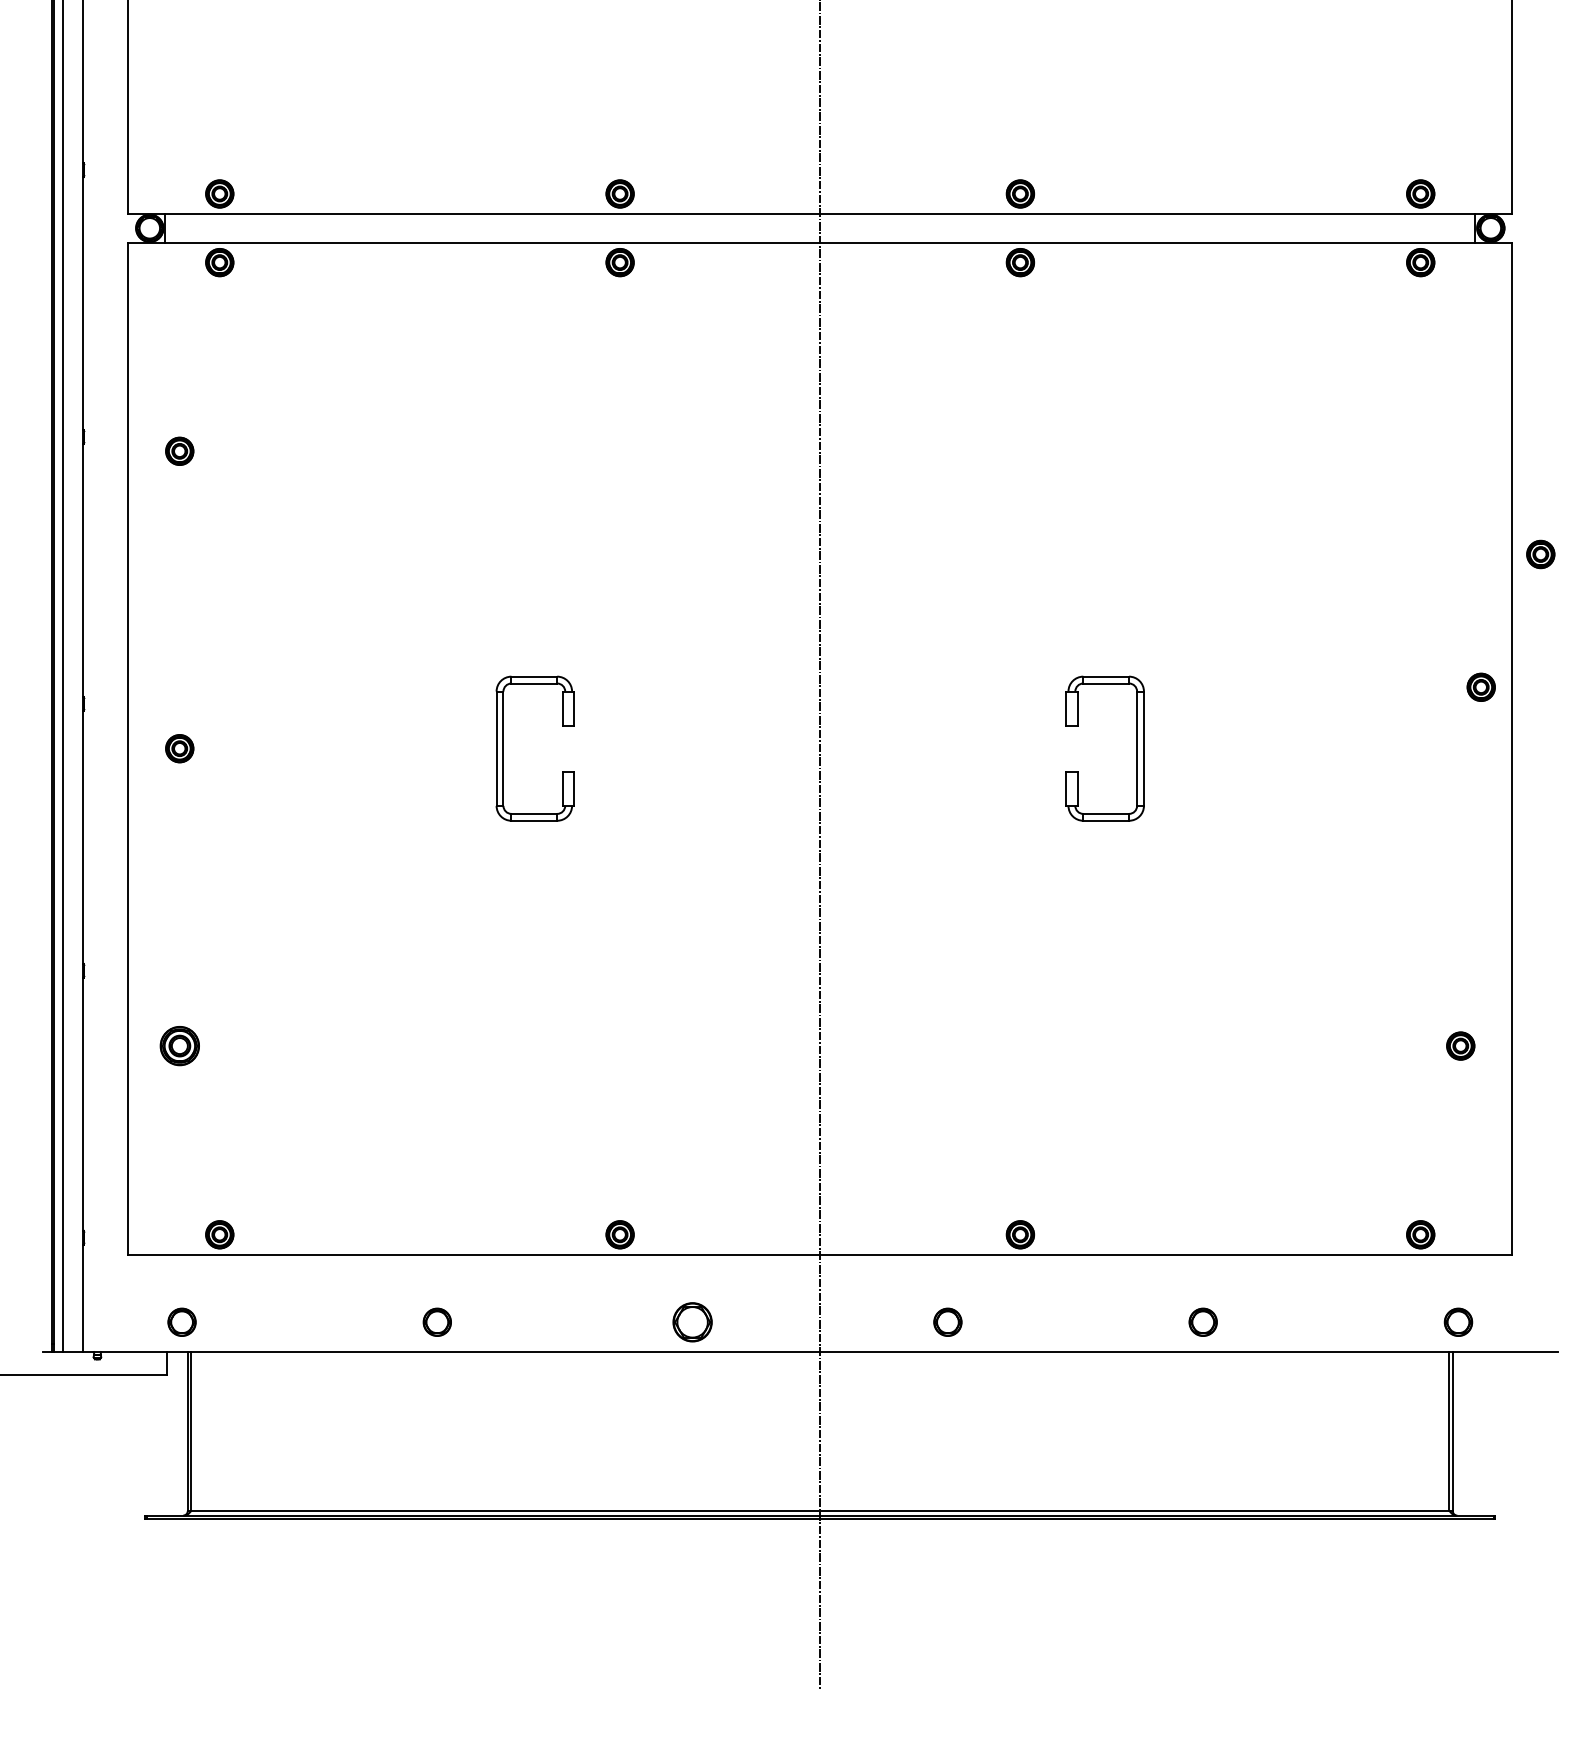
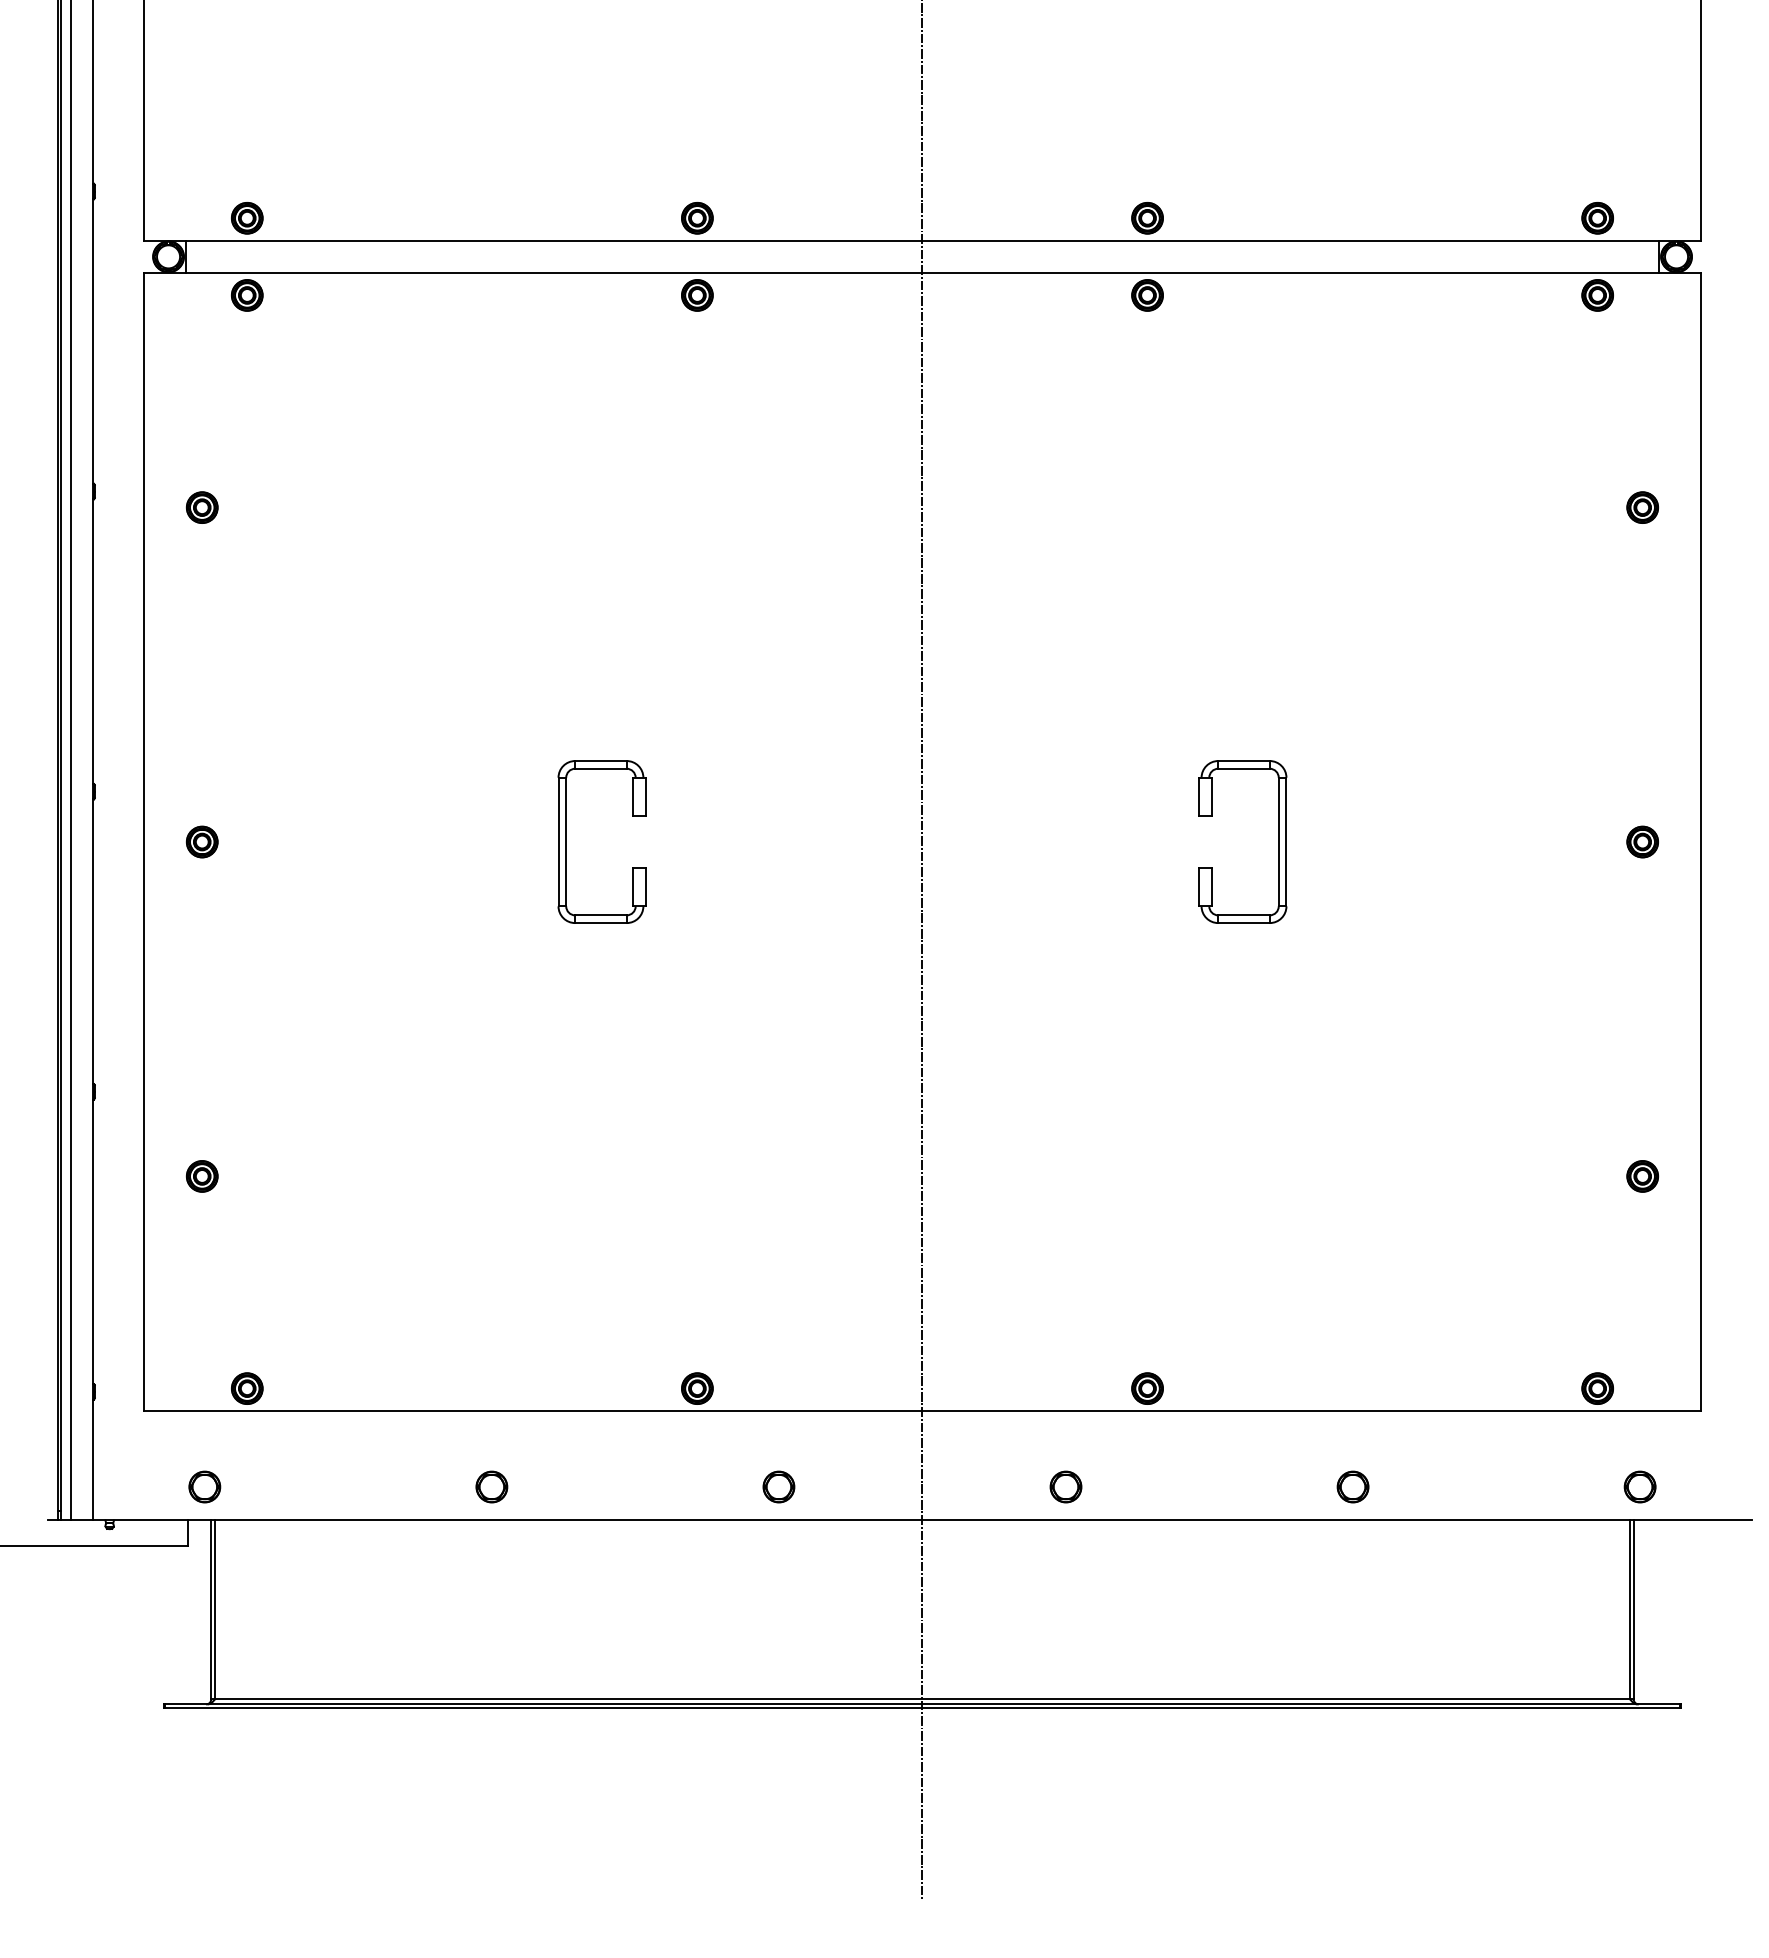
part: (1540, 554) -> (1642, 507), moved
part: (1481, 686) -> (1642, 841), moved
part: (179, 1046) -> (201, 1176), size x0.71
part: (692, 1321) -> (778, 1486), size x0.71

